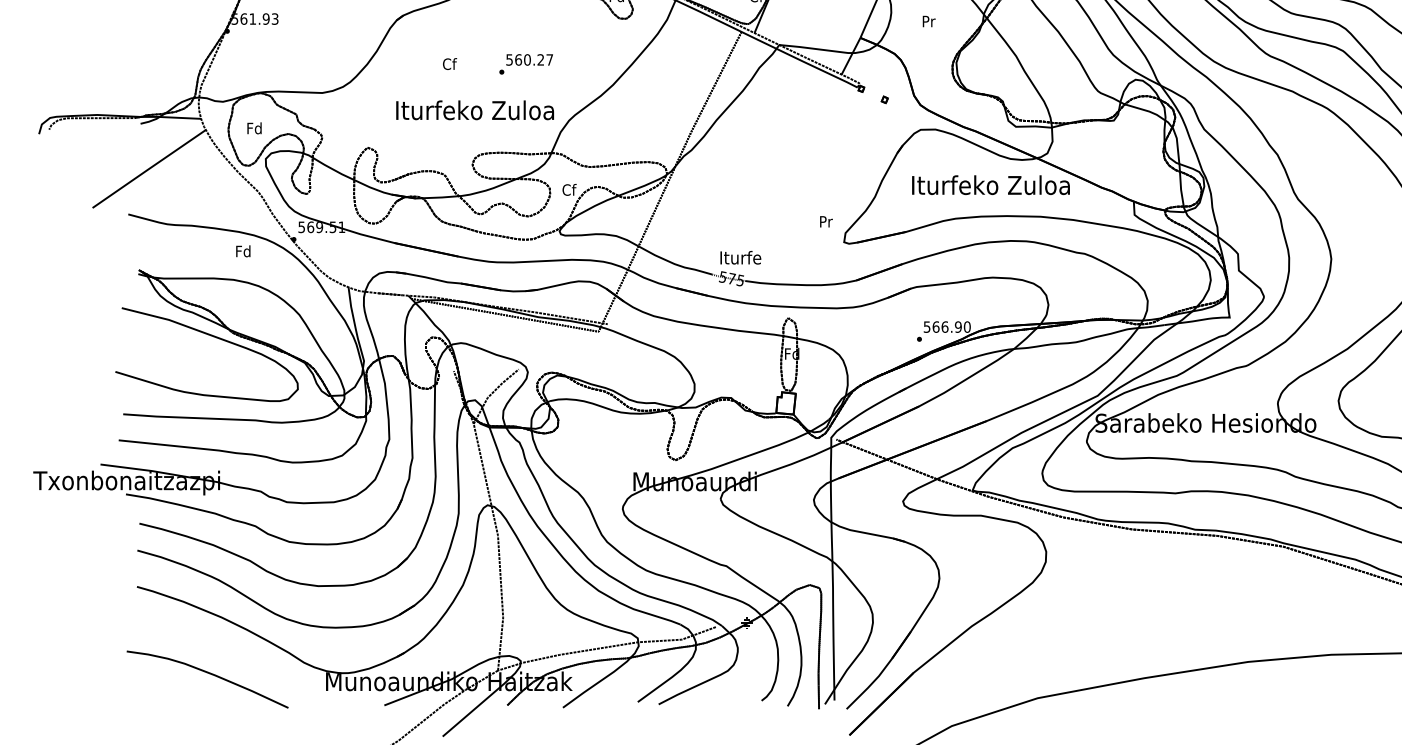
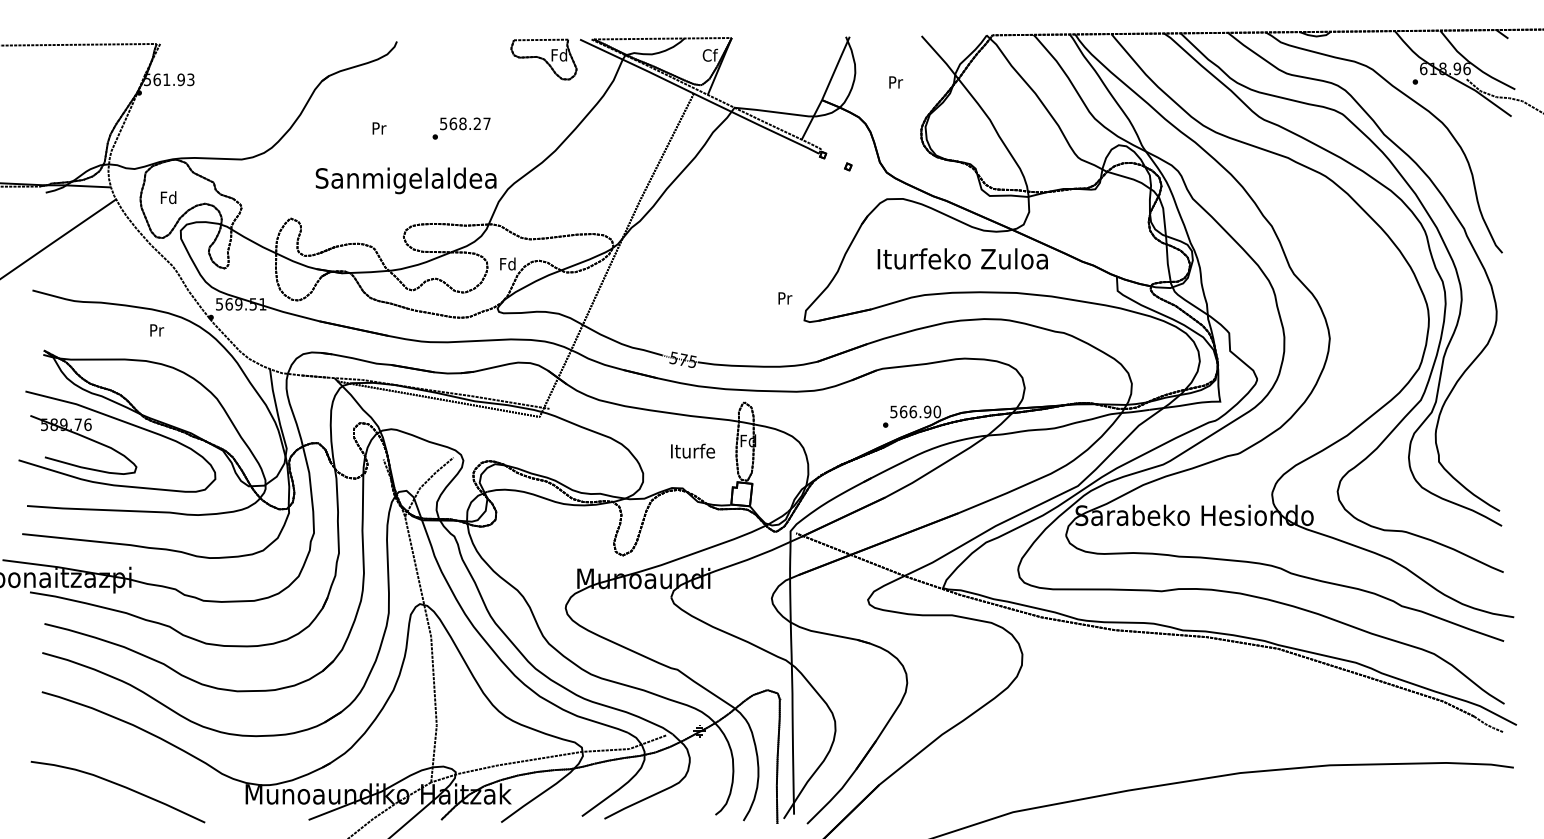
text: (527, 59) -> (462, 123), 560.27 -> 568.27
text: (450, 63) -> (379, 127), Cf -> Pr
text: (474, 112) -> (405, 180), Iturfeko Zuloa -> Sanmigelaldea
text: (568, 189) -> (507, 263), Cf -> Fd
text: (243, 250) -> (156, 329), Fd -> Pr
text: (740, 257) -> (692, 450), moved
part: (177, 351) -> (85, 438), added

